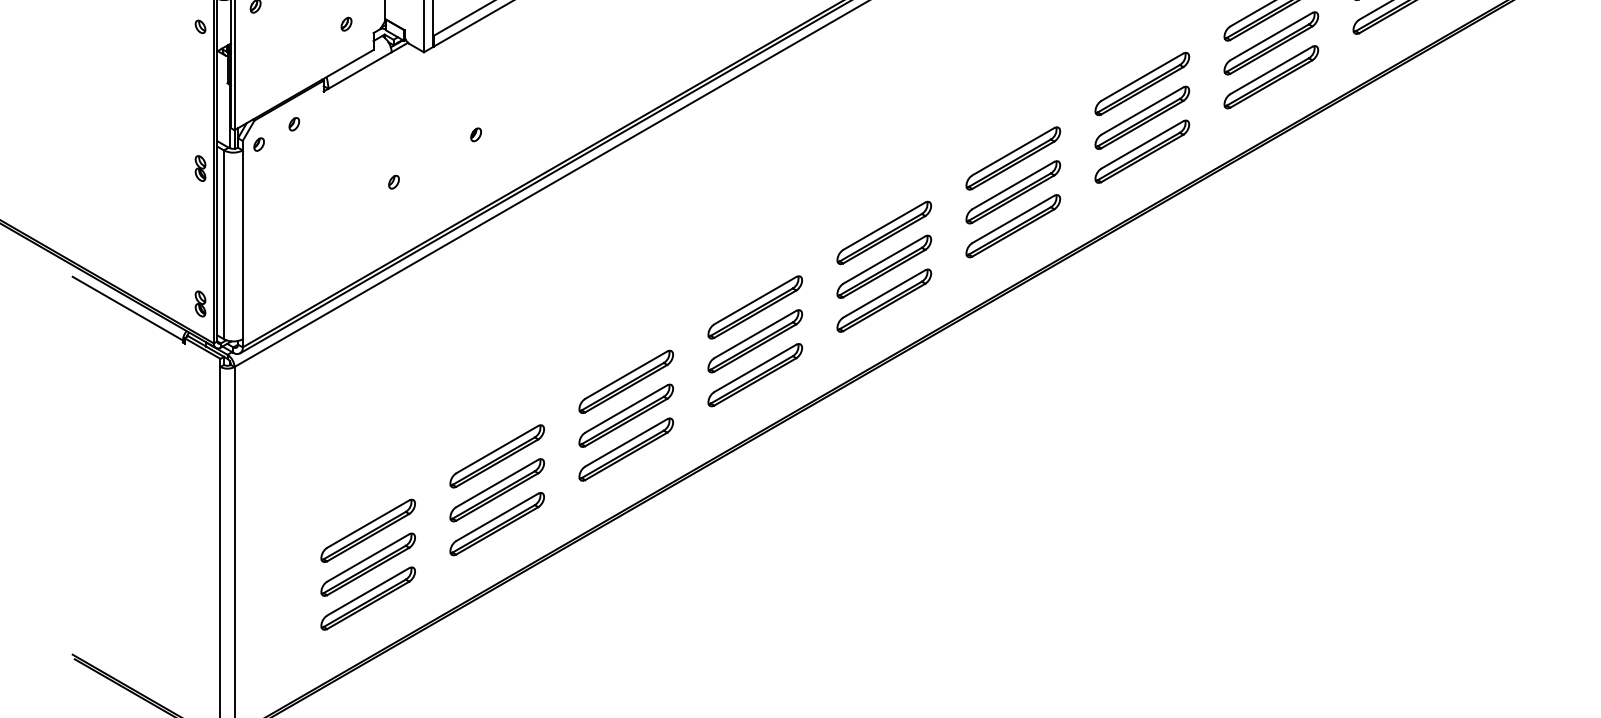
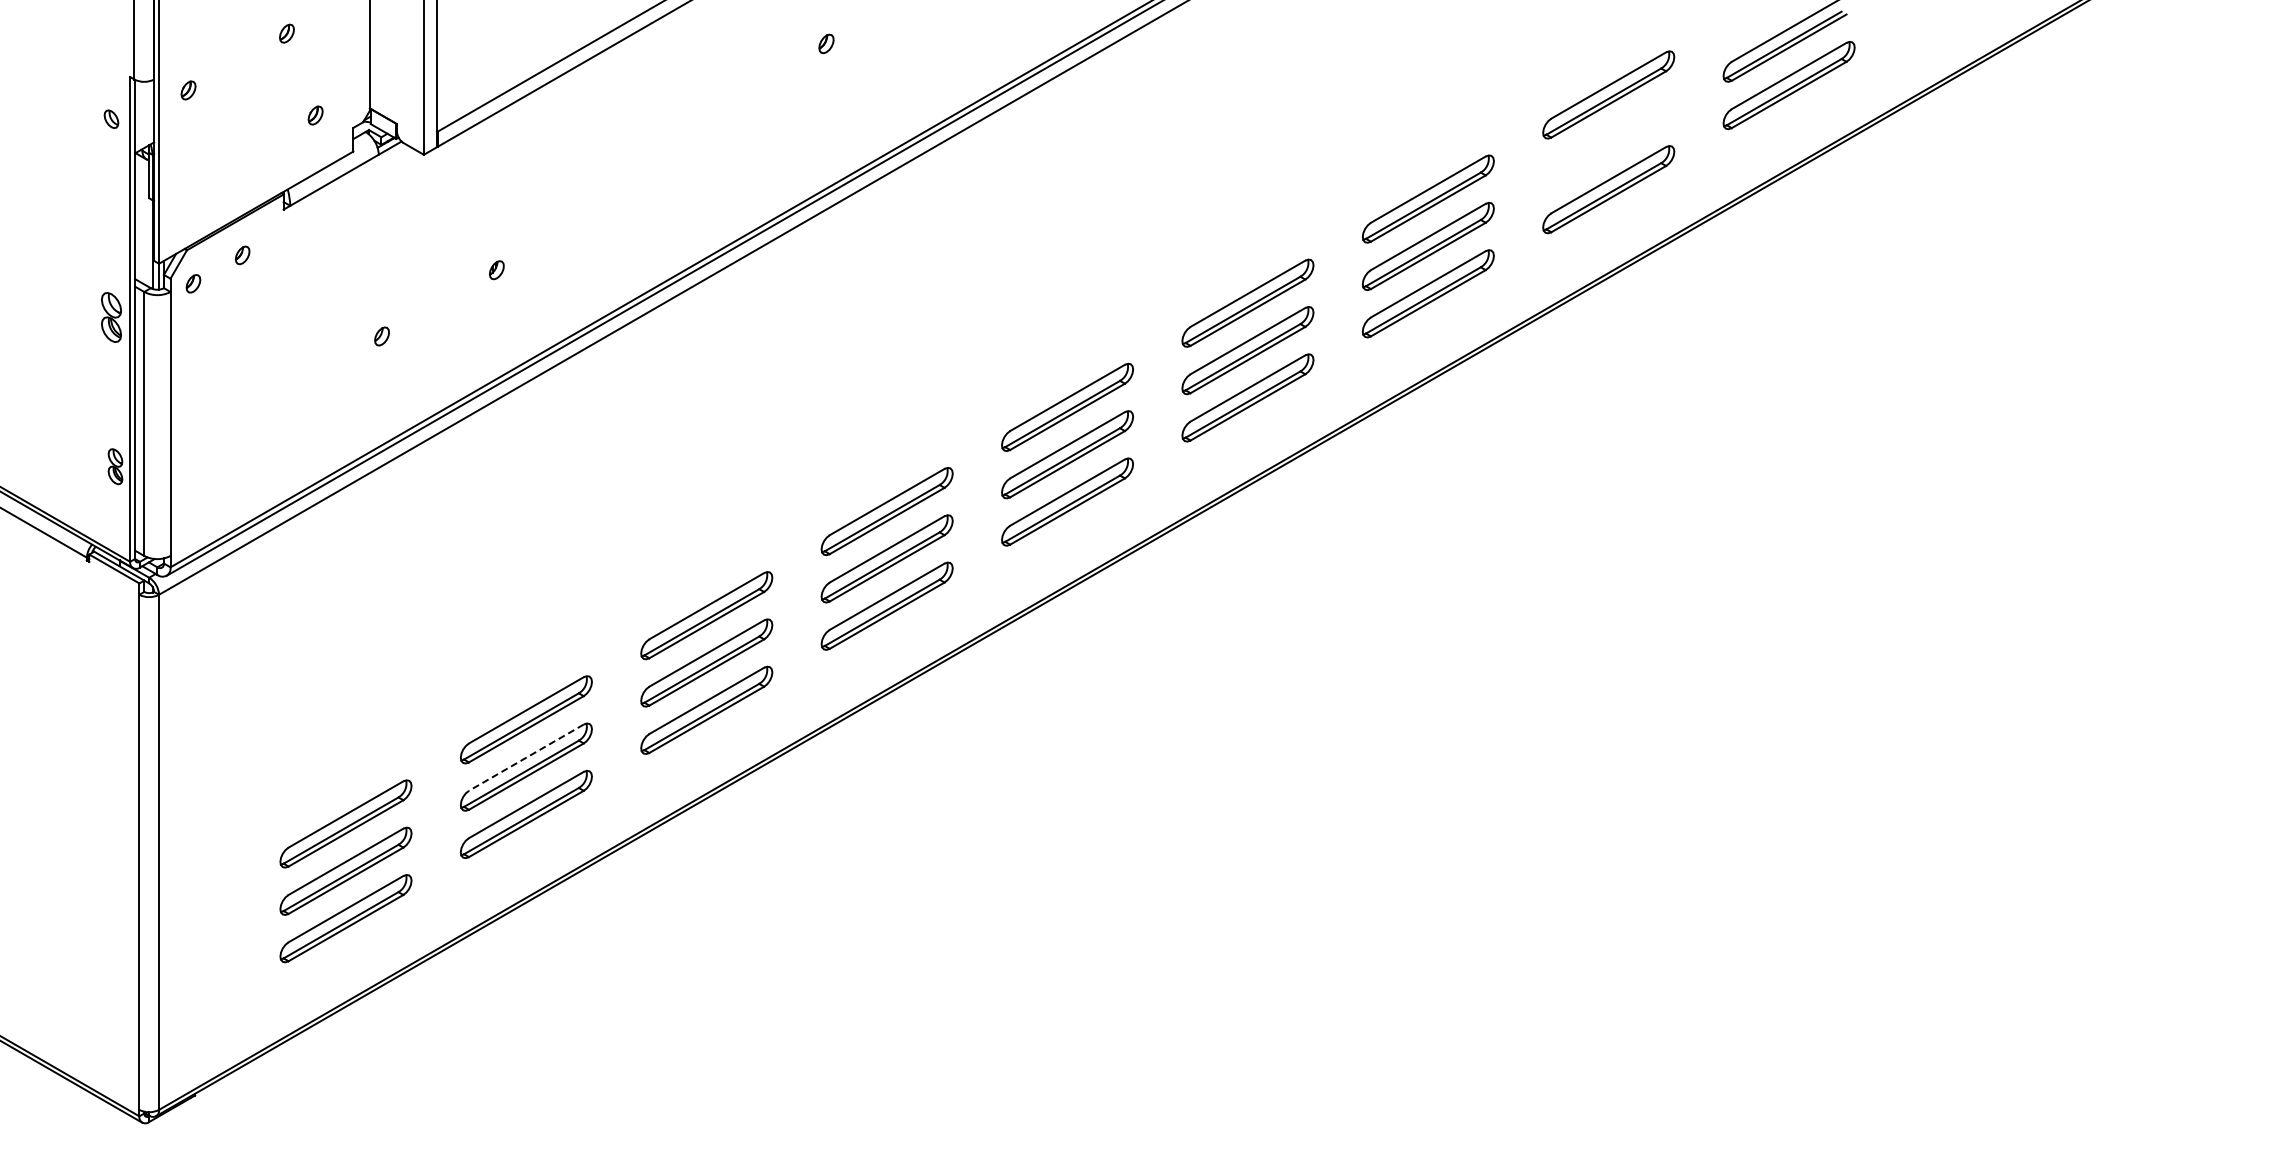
part: (1271, 42) -> (1608, 141), removed
part: (200, 167) -> (111, 316), size x1.4
part: (200, 303) -> (115, 466), moved
line: (496, 483) -> (525, 757), solid -> dashed

